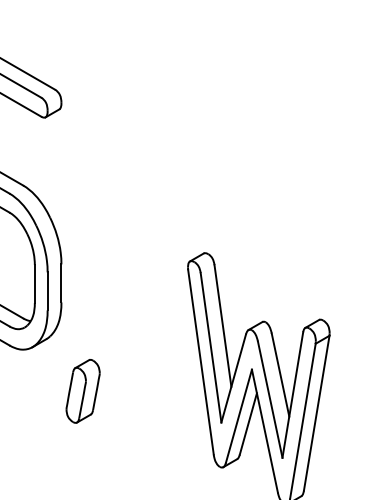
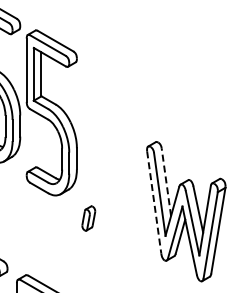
line: (223, 324) -> (166, 181), solid -> dashed
line: (201, 362) -> (154, 202), solid -> dashed
part: (82, 391) -> (88, 218), size x0.7

